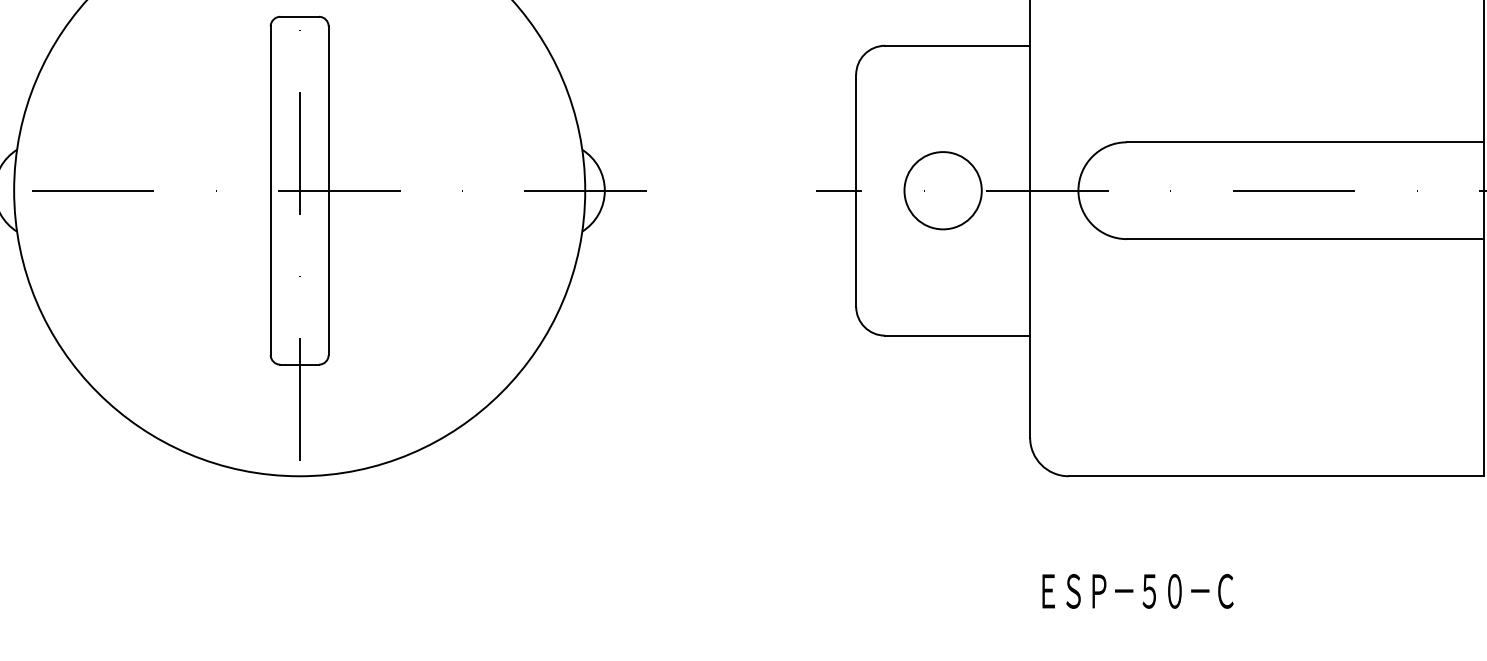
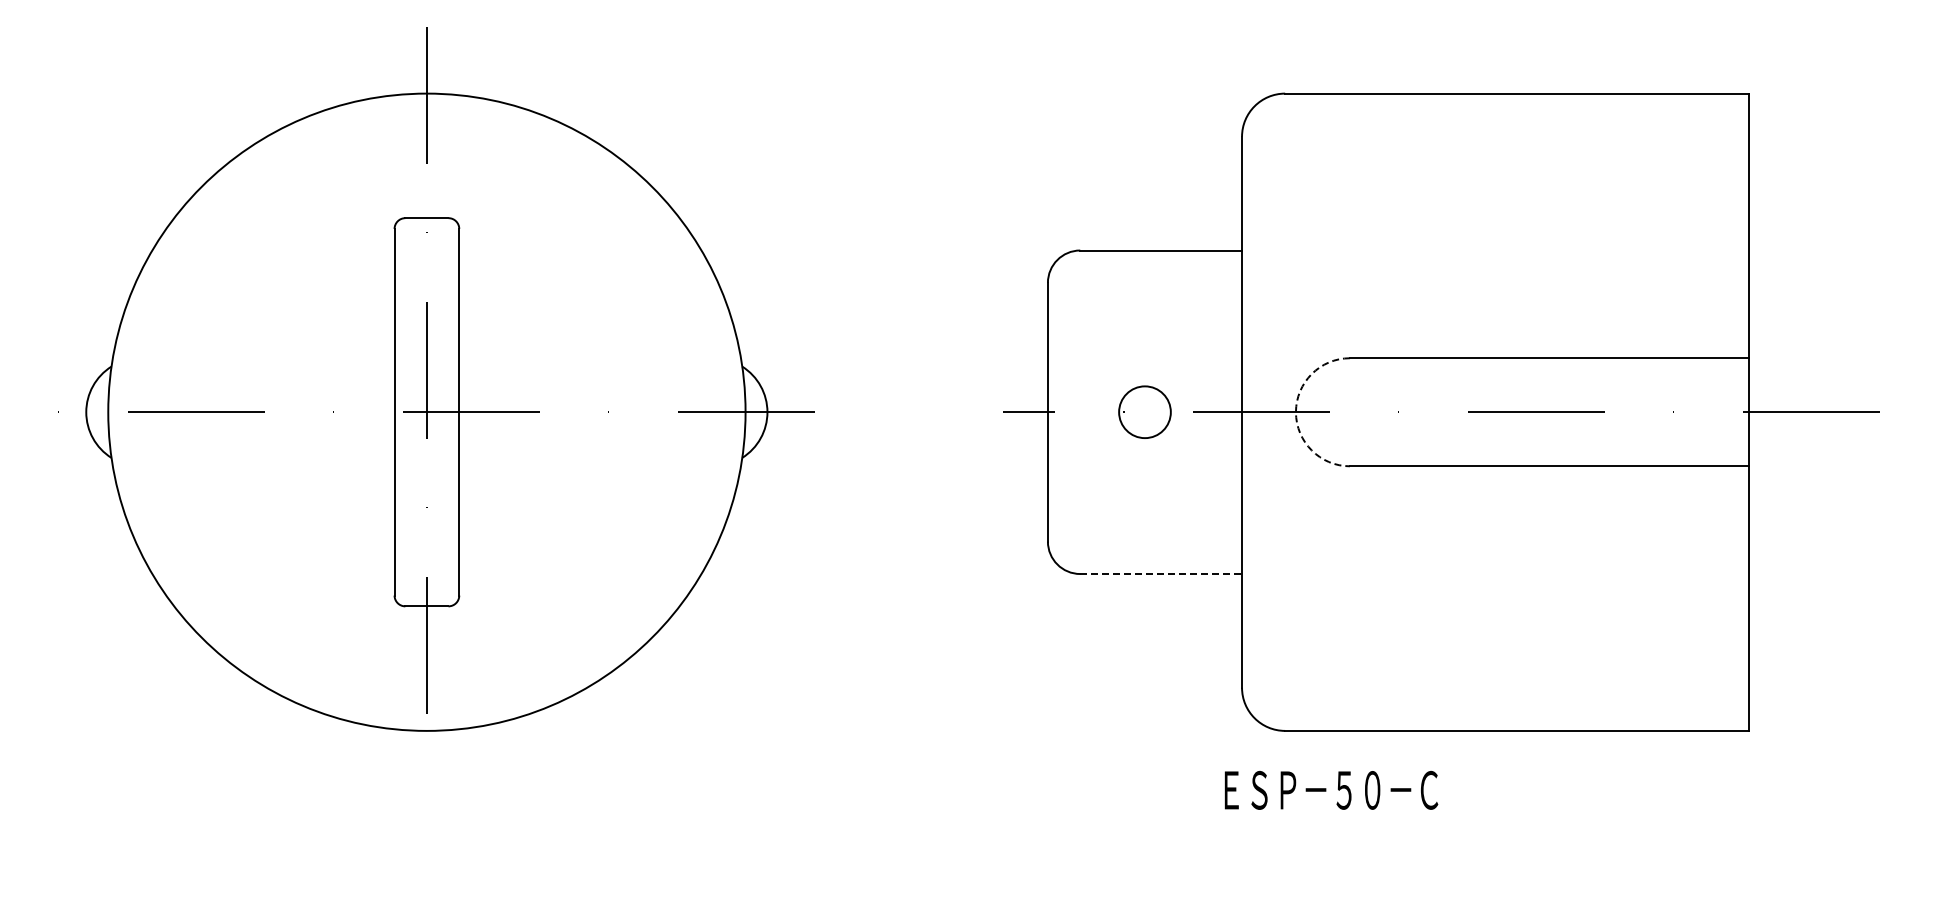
circle: (942, 190) -> (1144, 412), size x0.6
arc: (1078, 190) -> (1295, 412), solid -> dashed
line: (957, 336) -> (1161, 574), solid -> dashed
text: (1138, 590) -> (1331, 789), moved

